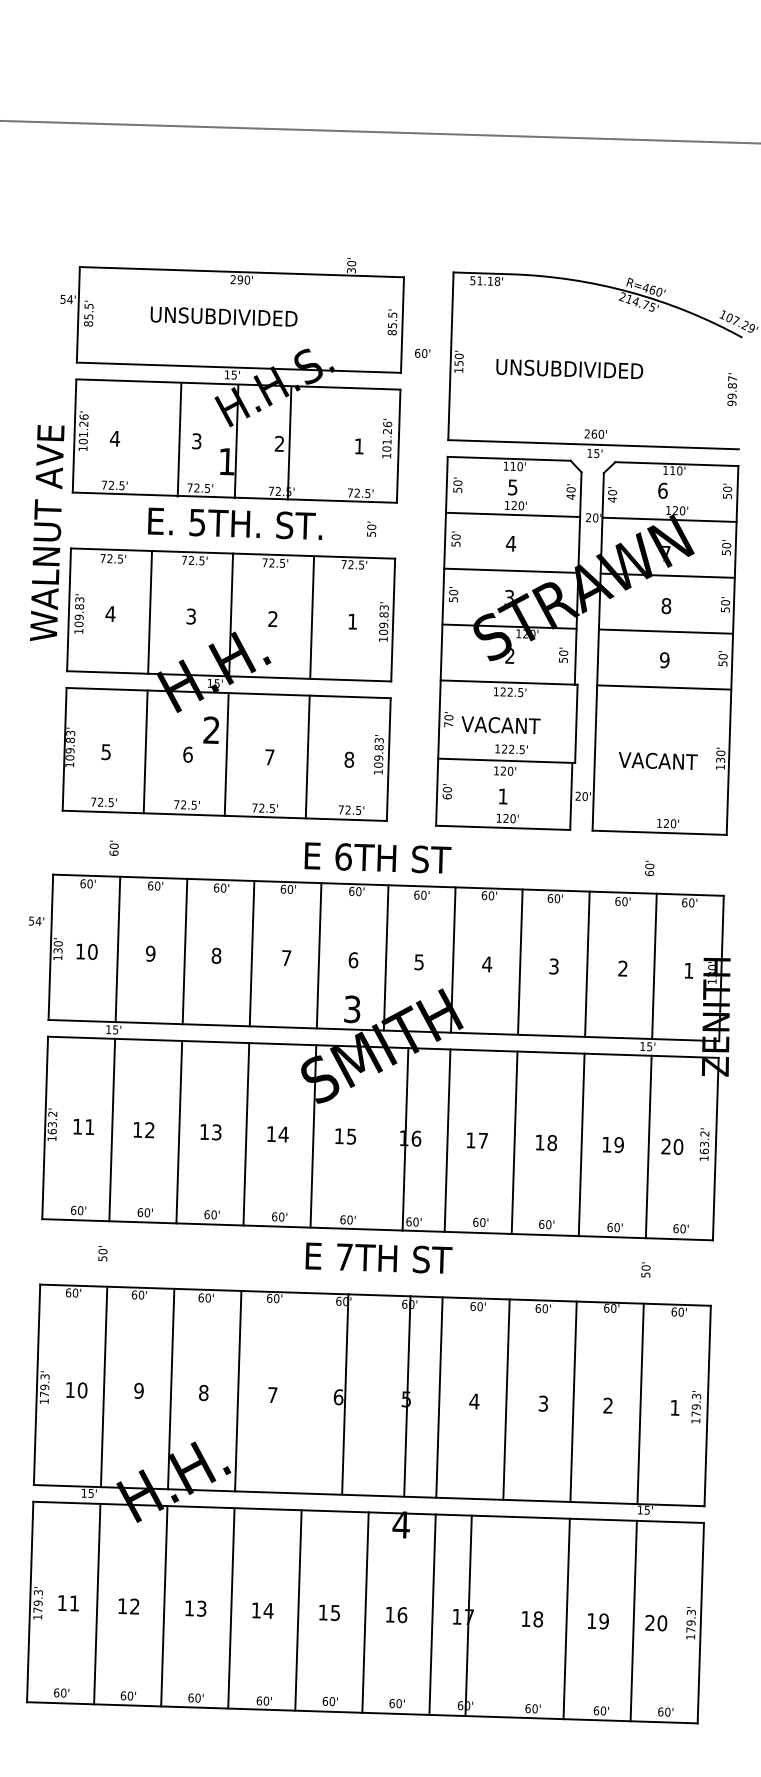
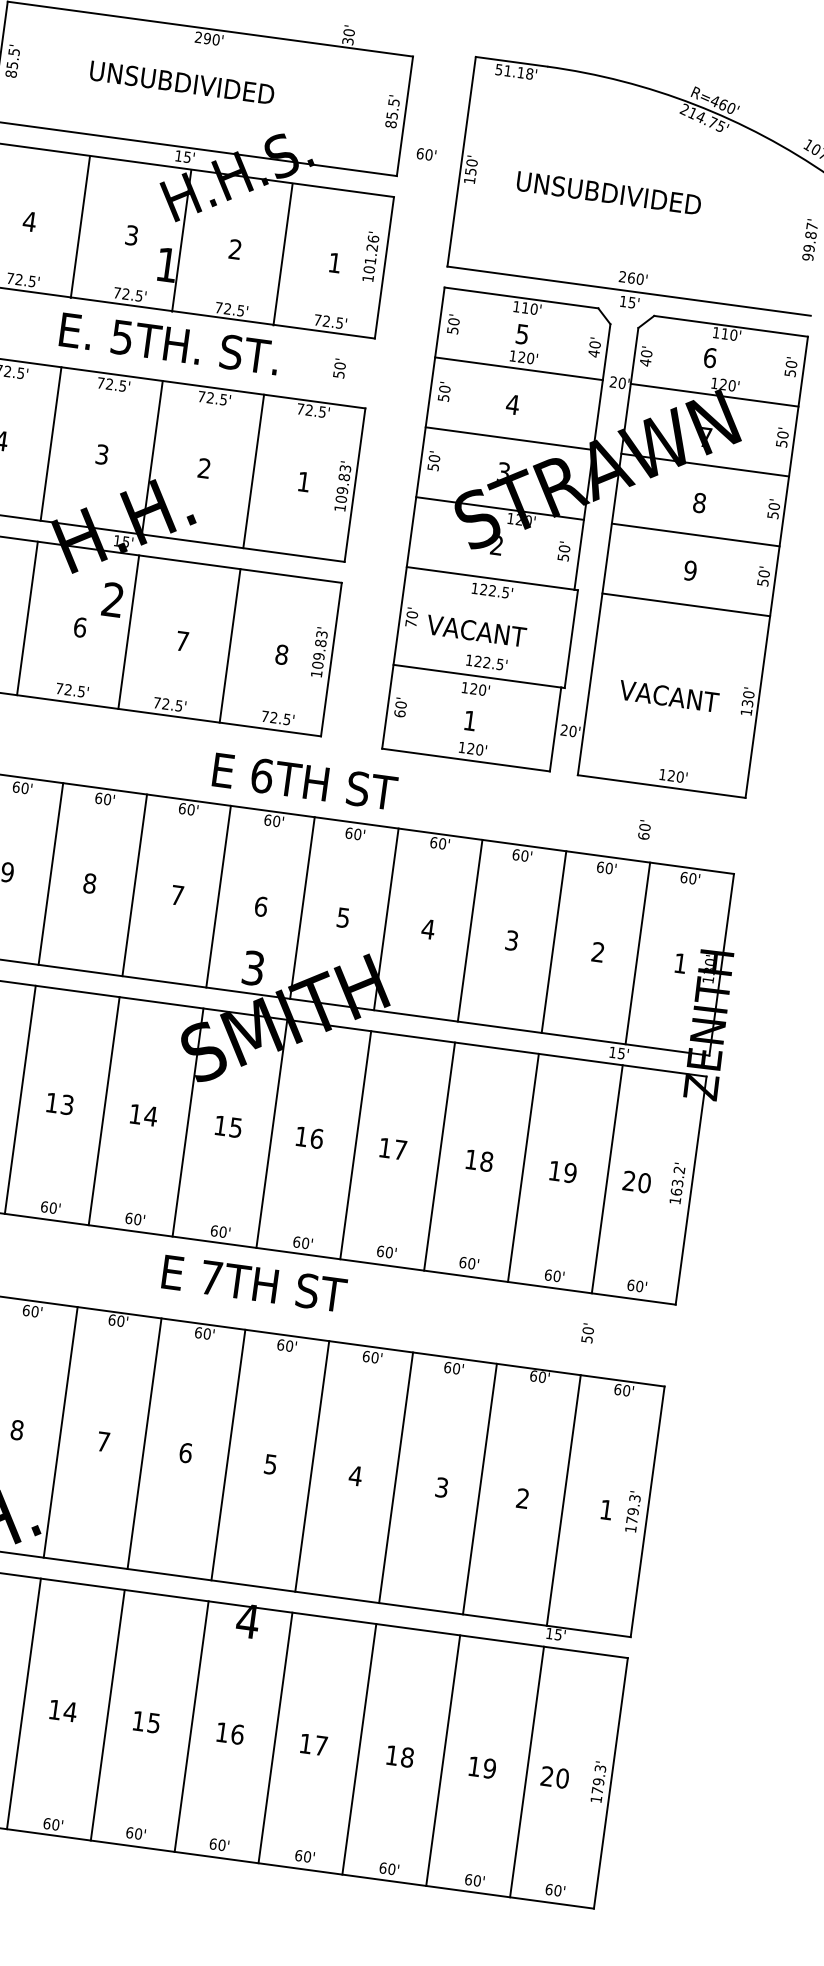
line: (179, 439) -> (80, 226), moved
line: (289, 442) -> (282, 253), moved
line: (405, 1139) -> (271, 1133), moved
line: (345, 1394) -> (144, 1443), moved
line: (407, 1396) -> (228, 1455), moved
line: (468, 1615) -> (359, 1748), moved

